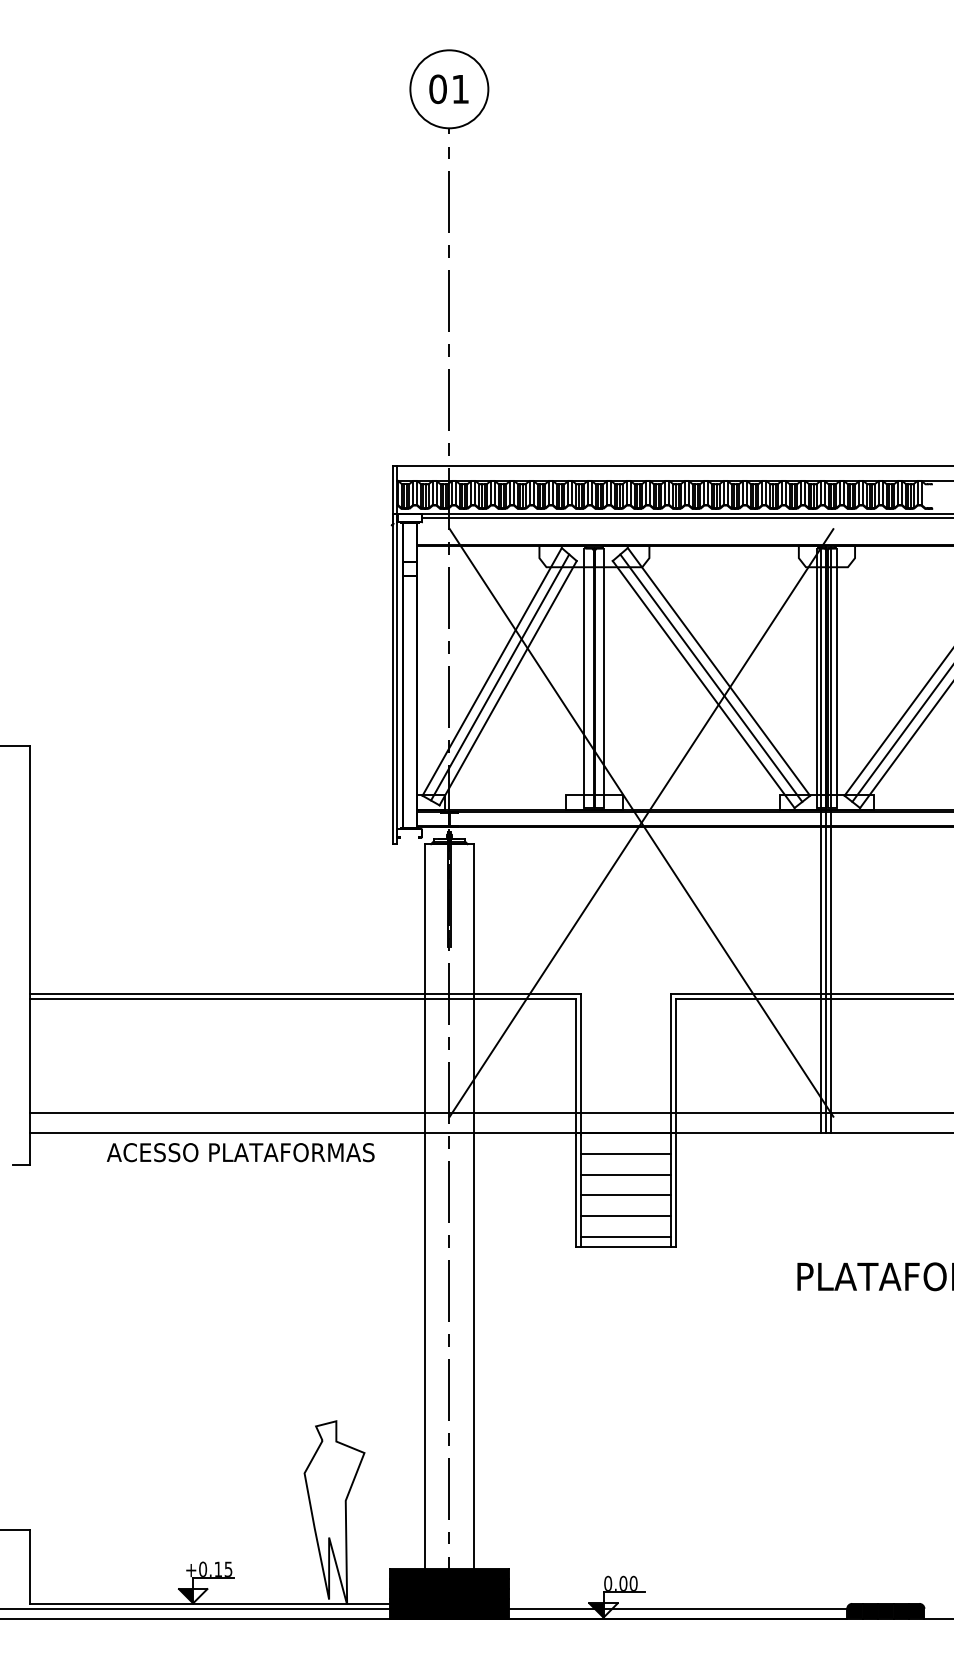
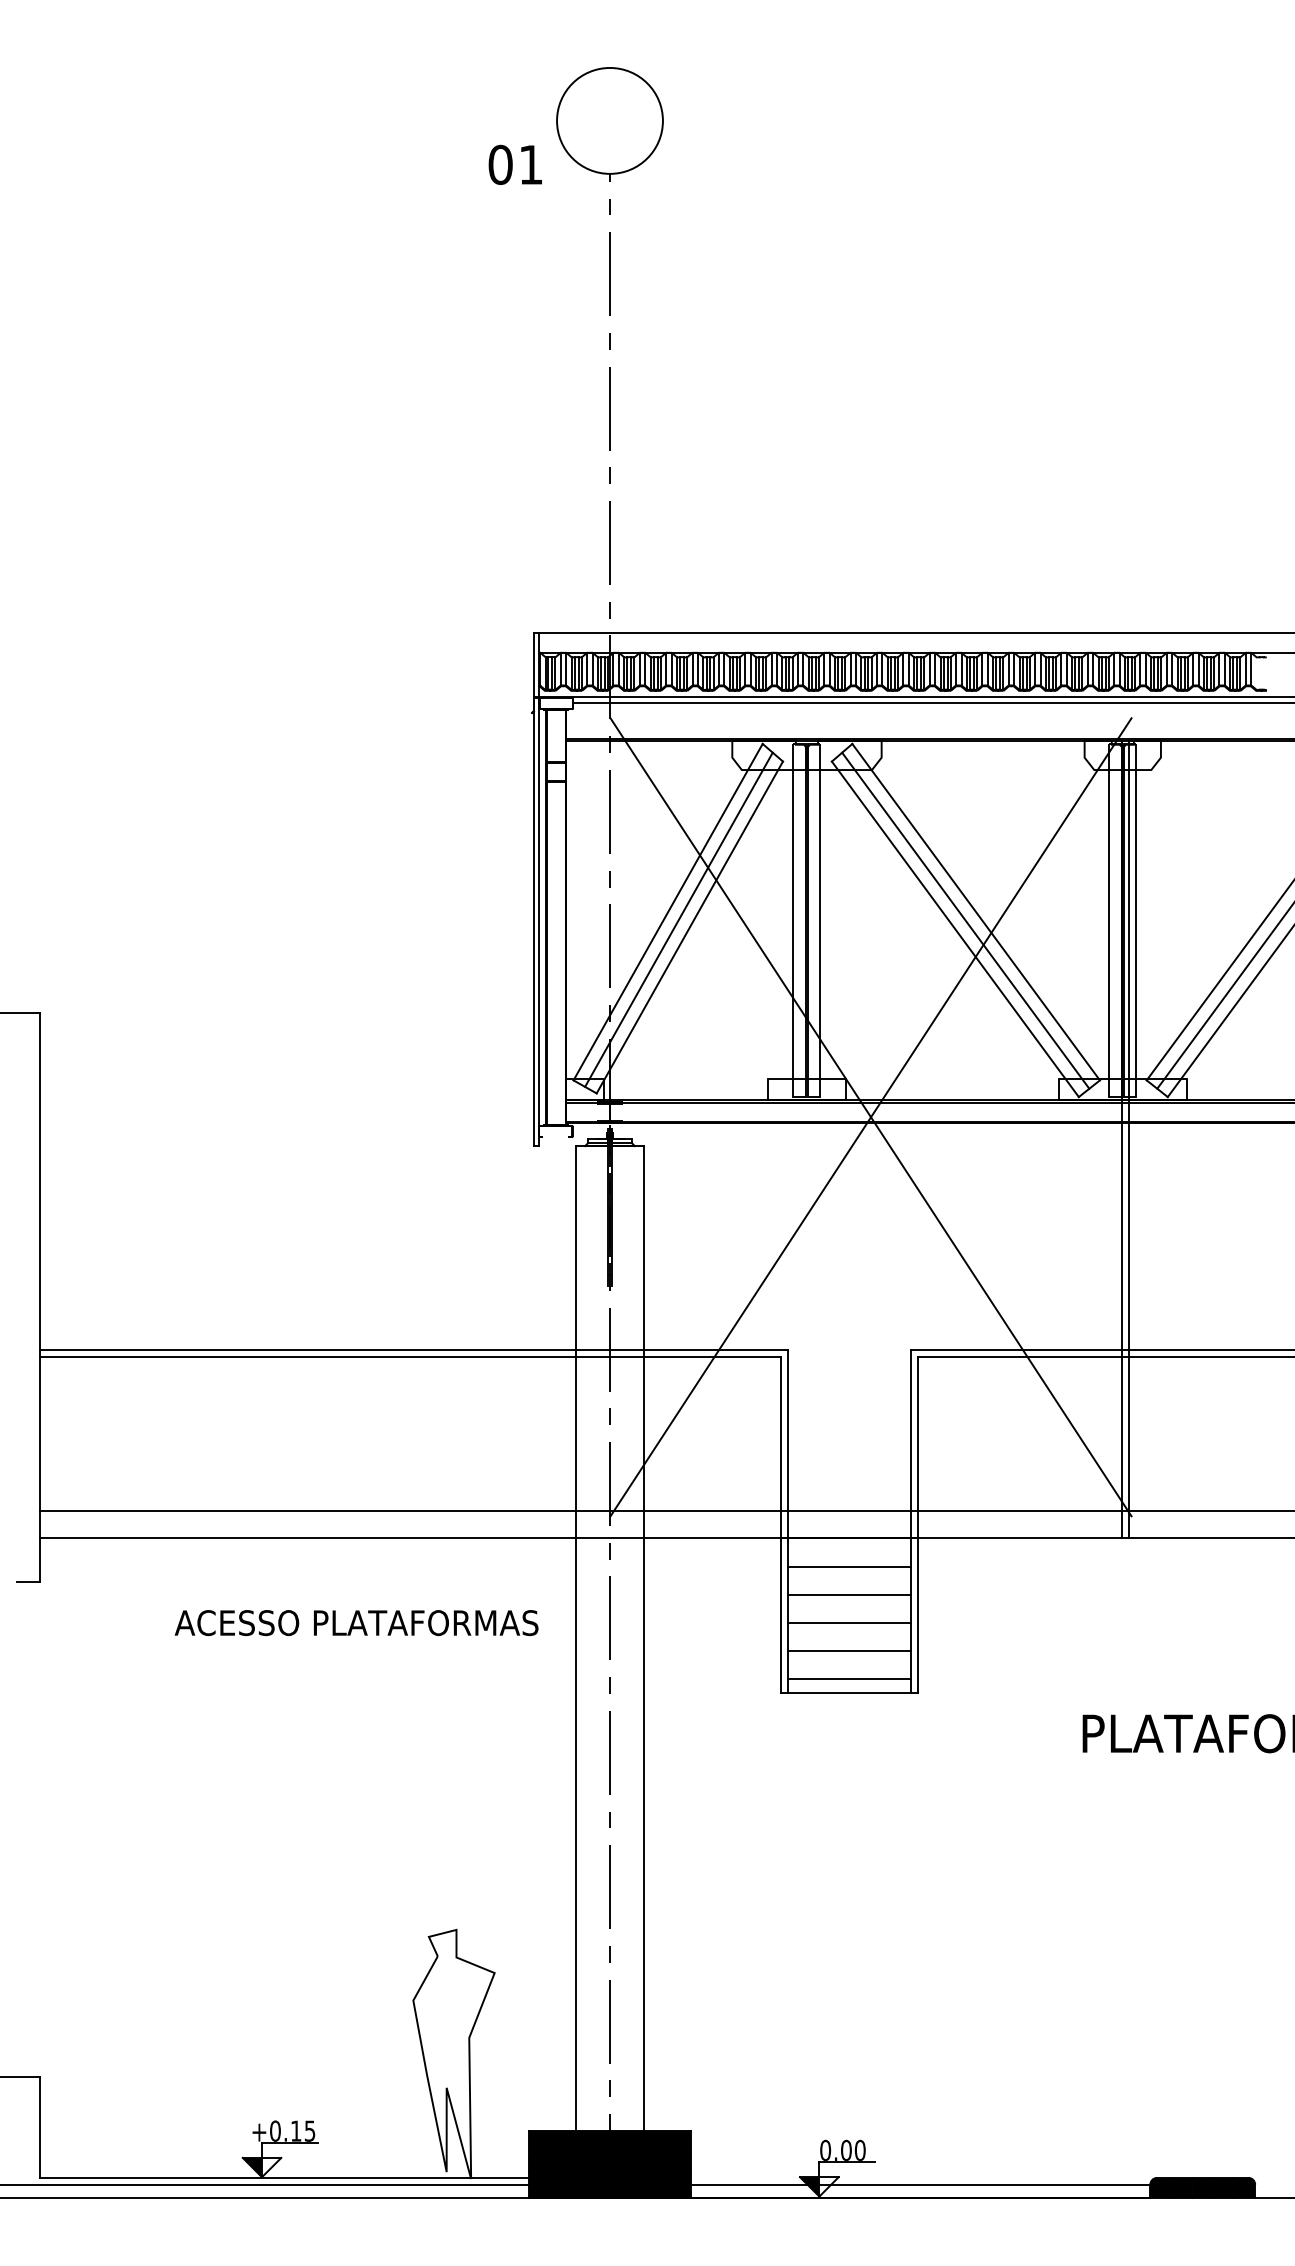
text: (448, 88) -> (514, 164), moved
line: (821, 839) -> (1115, 1139), removed
text: (240, 1152) -> (356, 1623), moved

